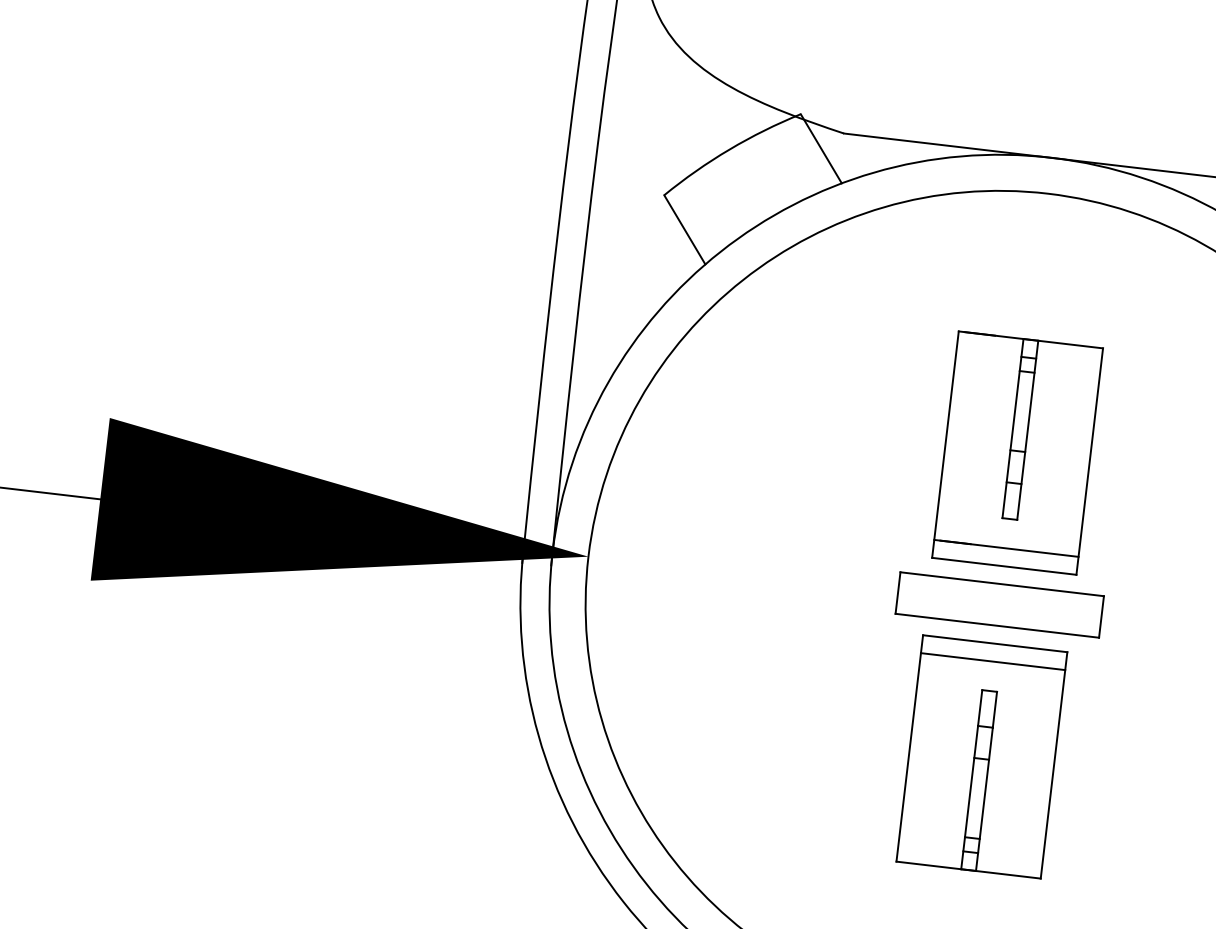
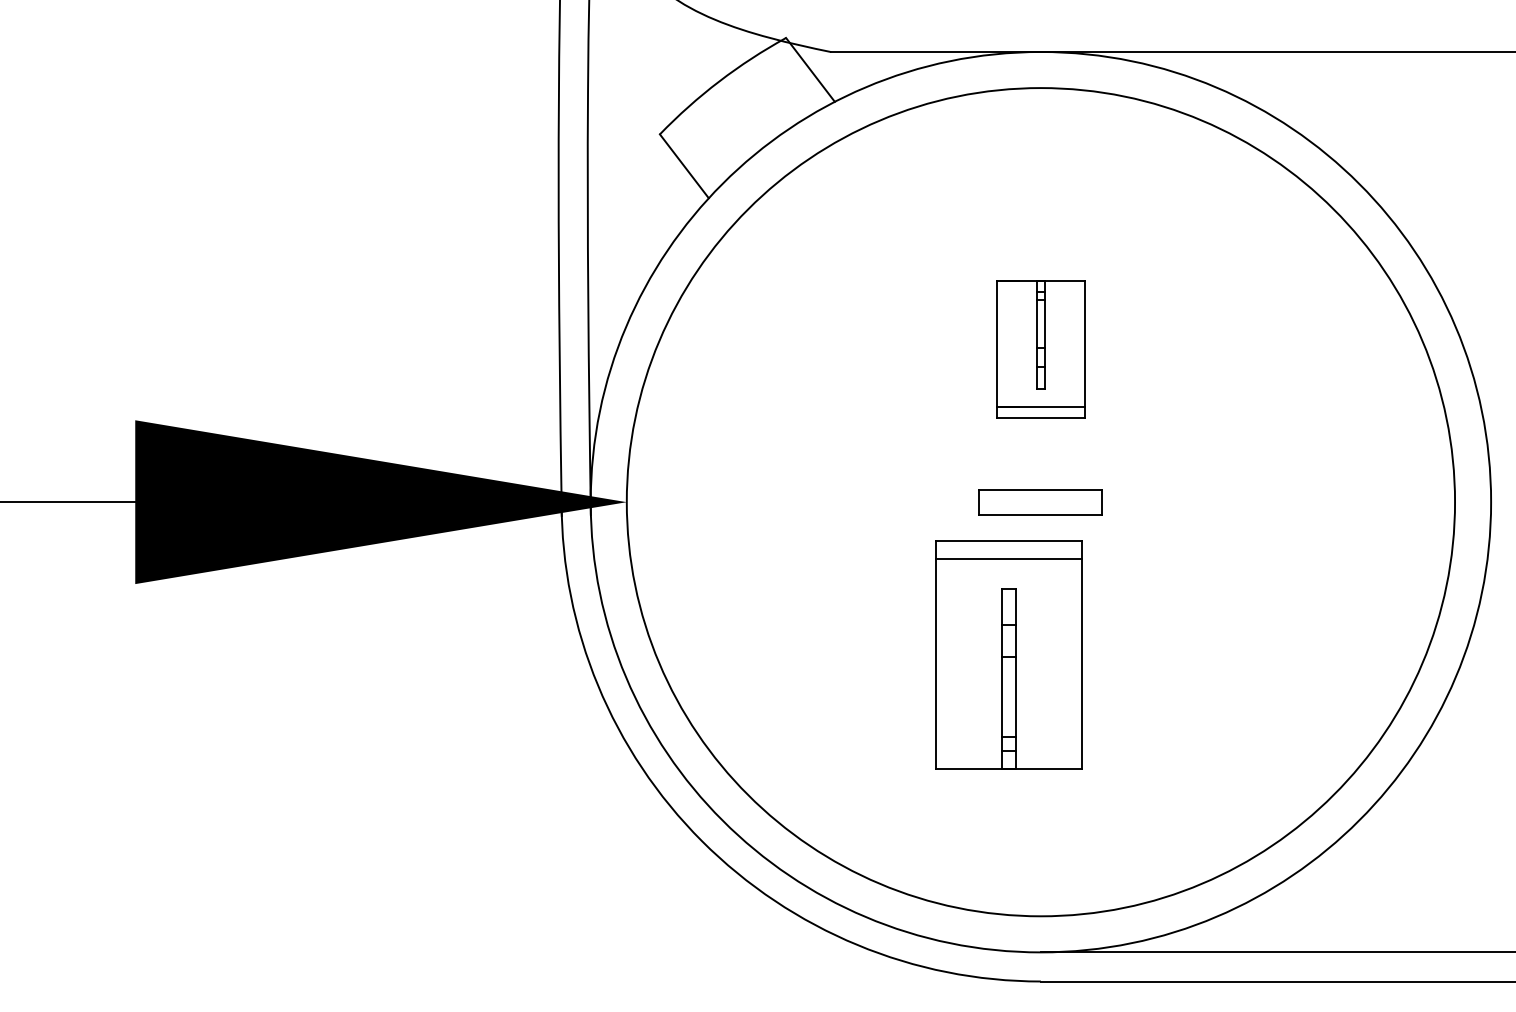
part: (1017, 452) -> (1040, 348), size x0.6
part: (999, 604) -> (1040, 501), size x0.6
part: (981, 756) -> (1008, 654), moved

